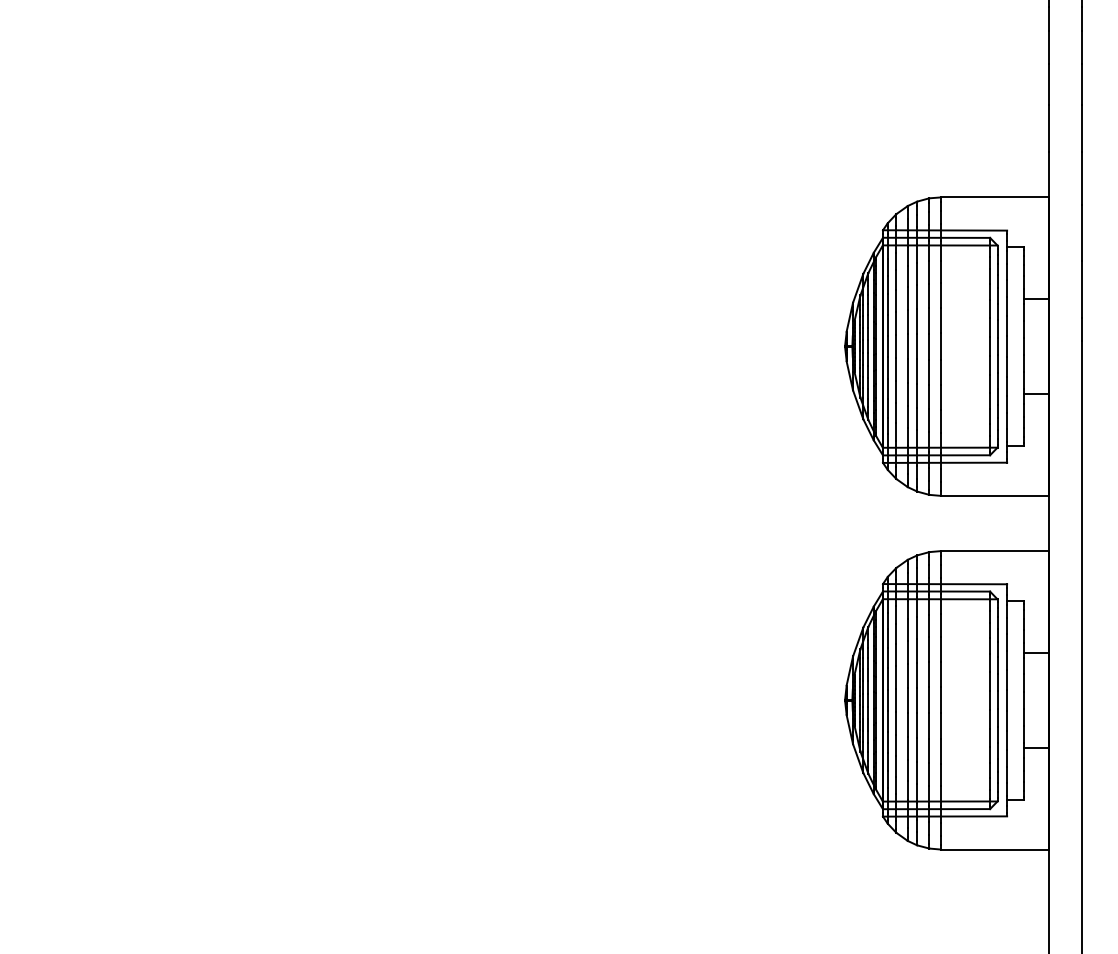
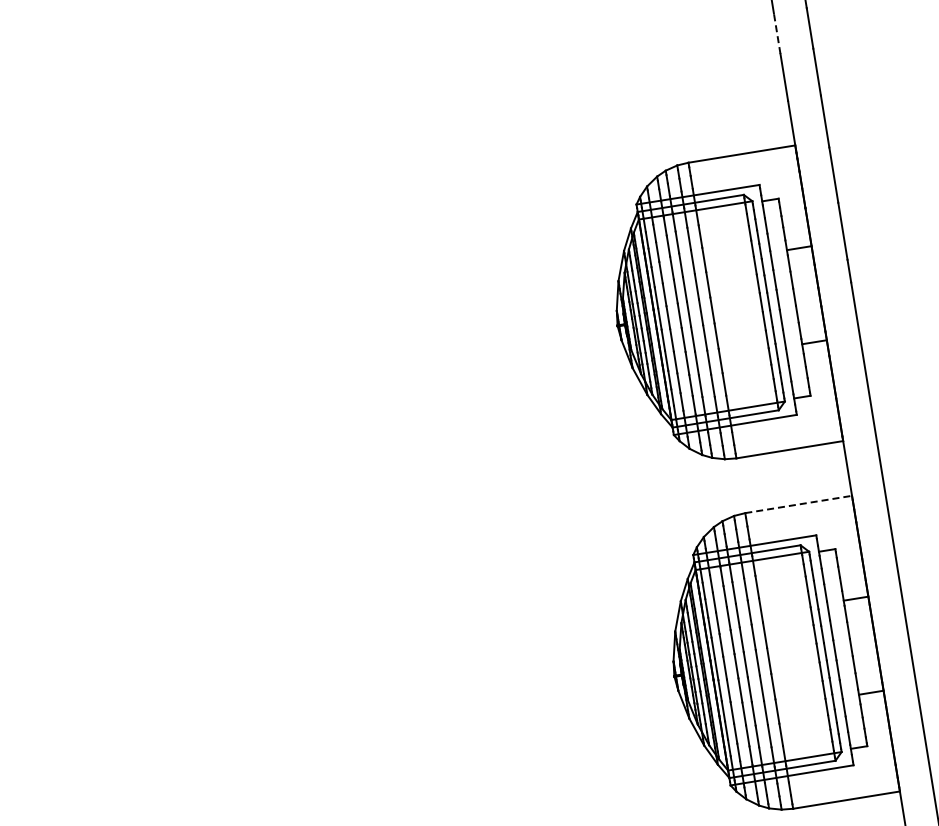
line: (1048, 84) -> (777, 33), solid -> dashed
line: (994, 551) -> (798, 504), solid -> dashed

